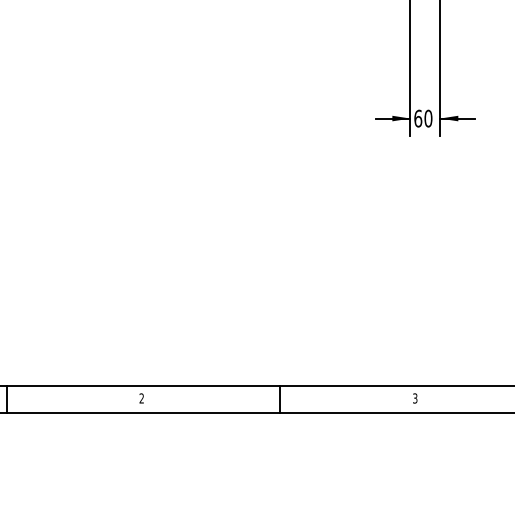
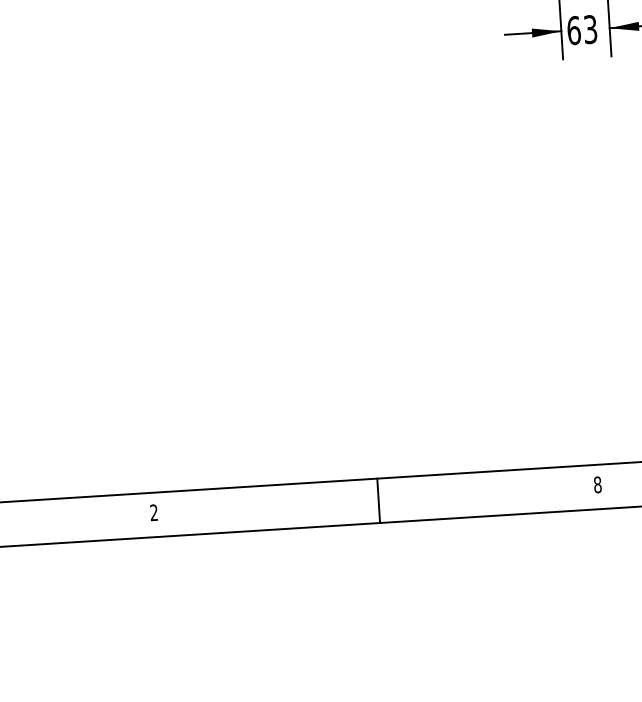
text: (428, 118) -> (590, 29), 60 -> 63
text: (415, 398) -> (598, 484), 3 -> 8

